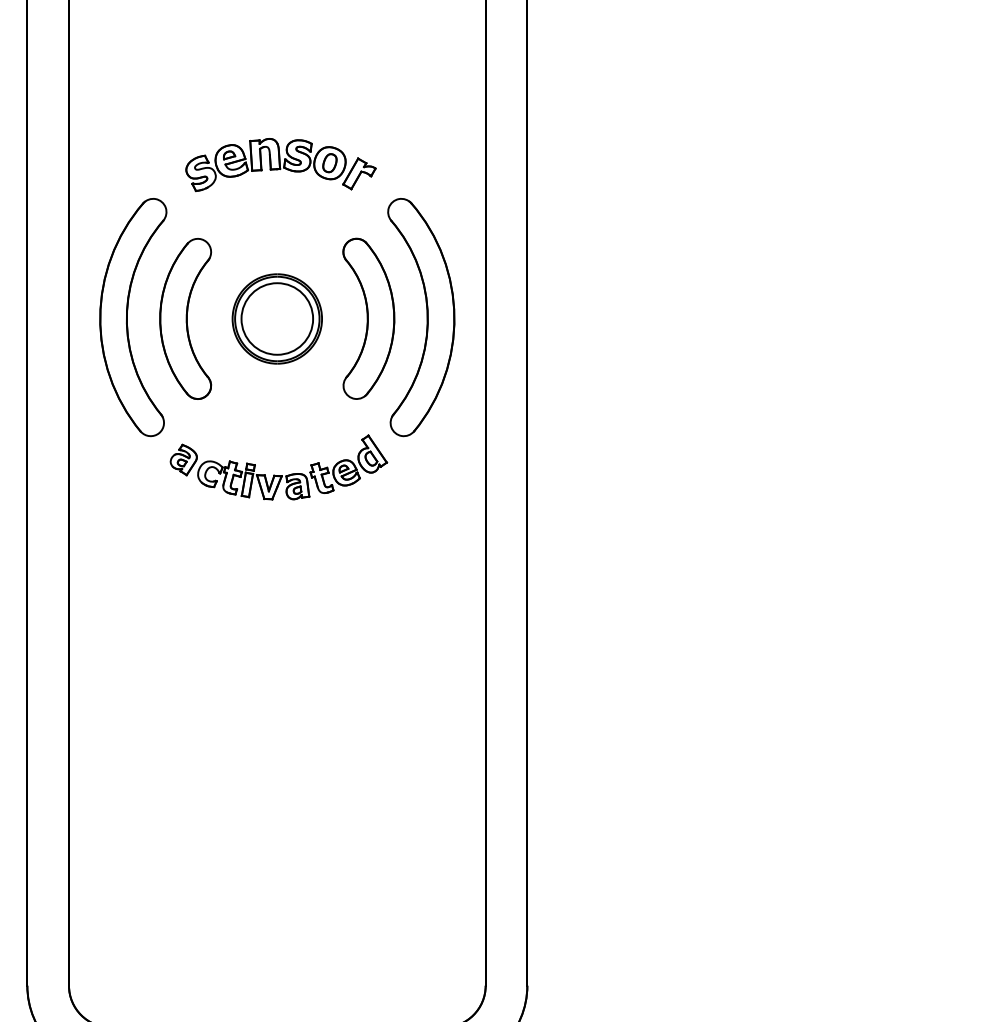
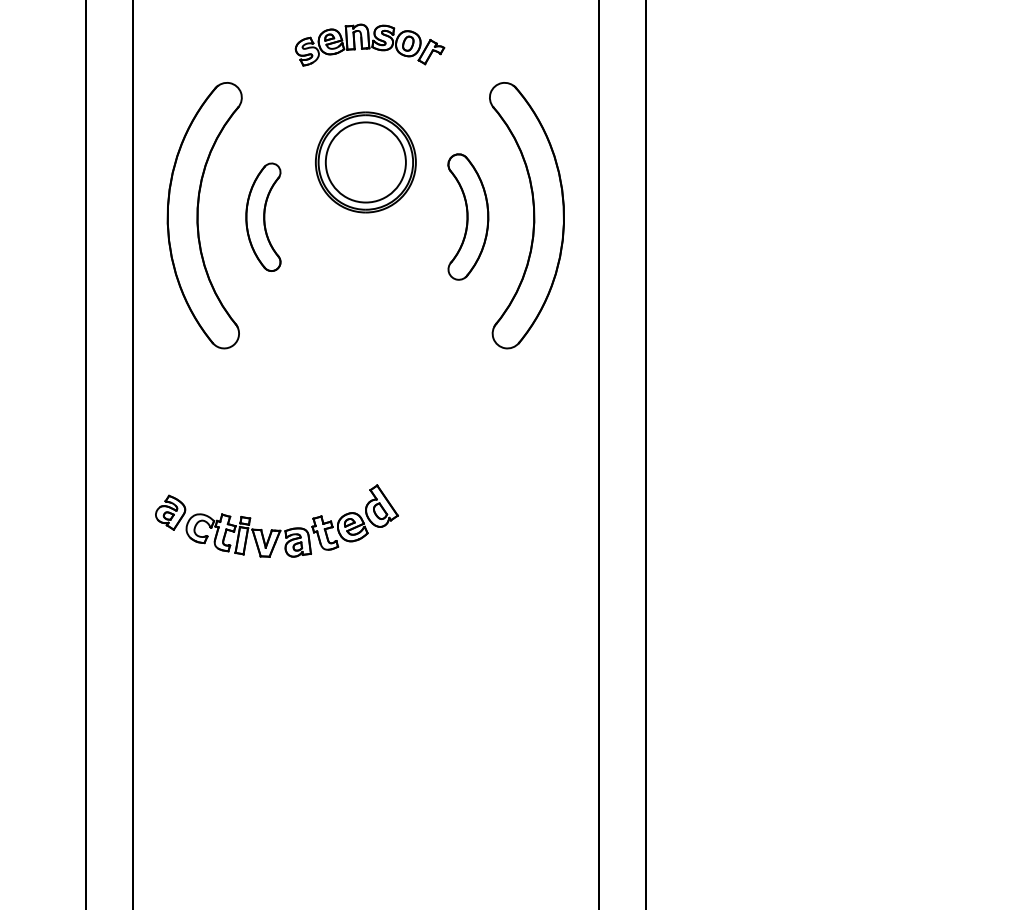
part: (280, 165) -> (369, 45), size x0.7
part: (185, 318) -> (263, 216), size x0.6
part: (276, 318) -> (364, 161), moved
part: (368, 318) -> (467, 216), size x0.7
part: (278, 475) -> (276, 530), moved

